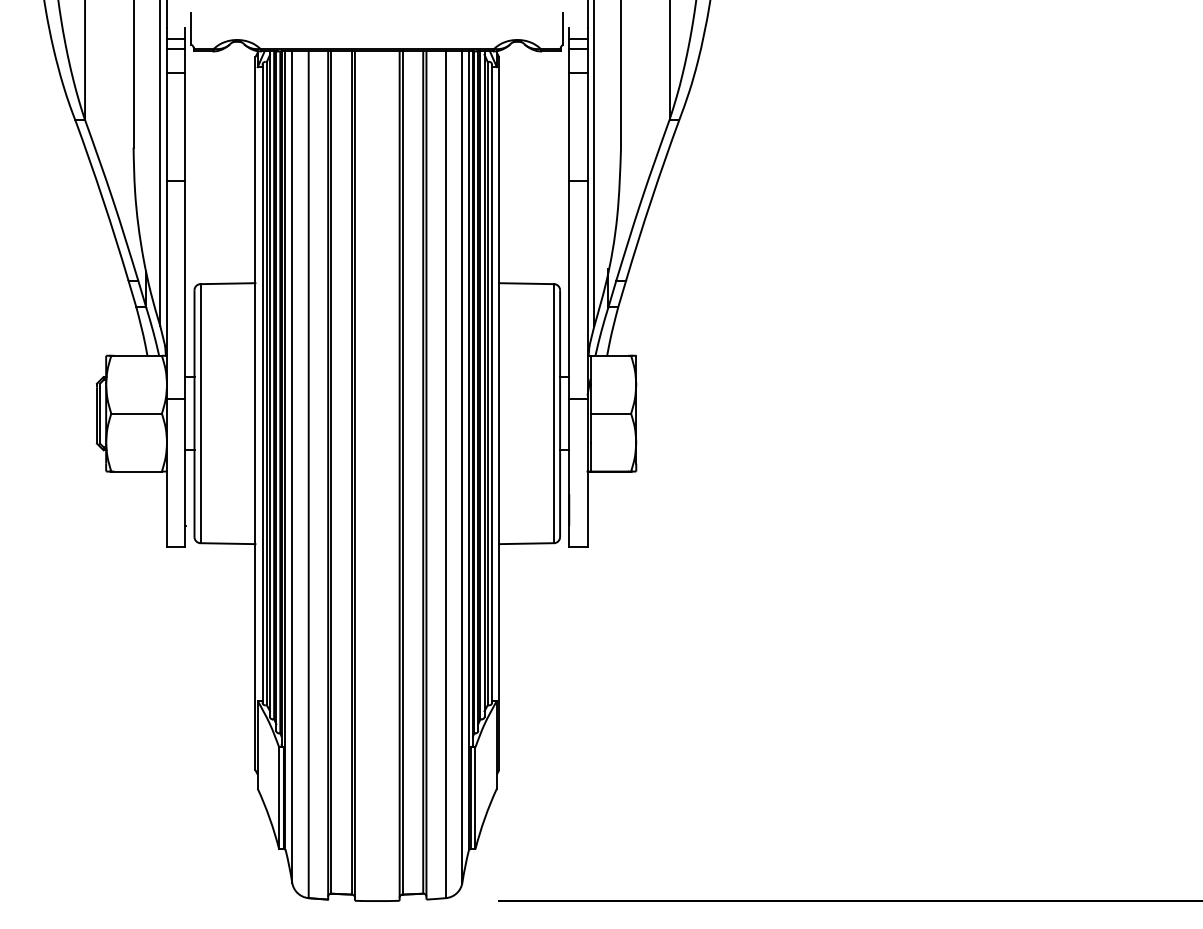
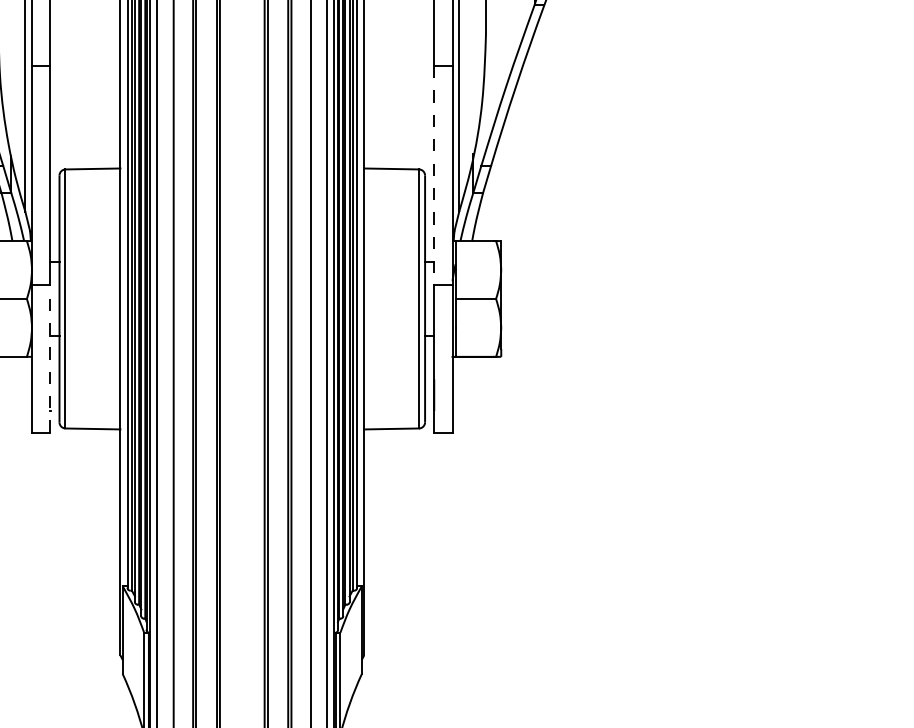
line: (569, 290) -> (434, 175), solid -> dashed
line: (185, 472) -> (50, 357), solid -> dashed

